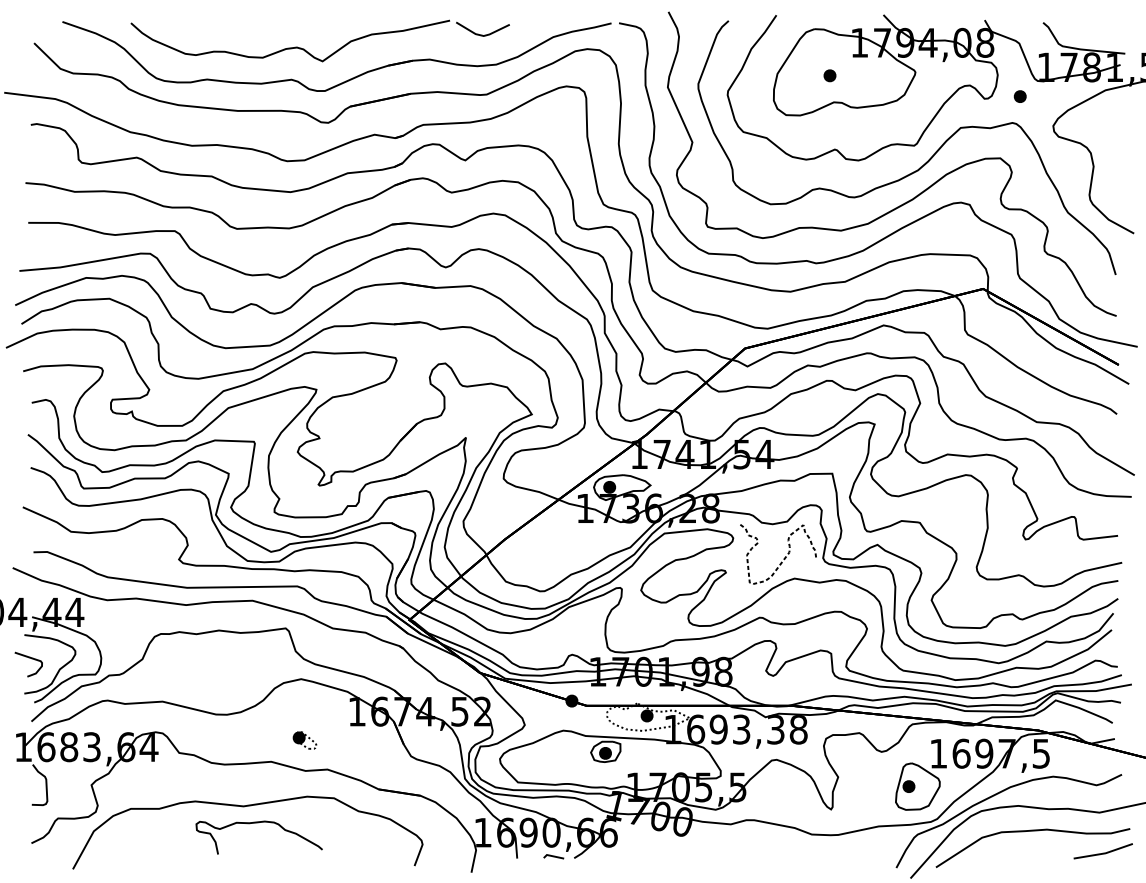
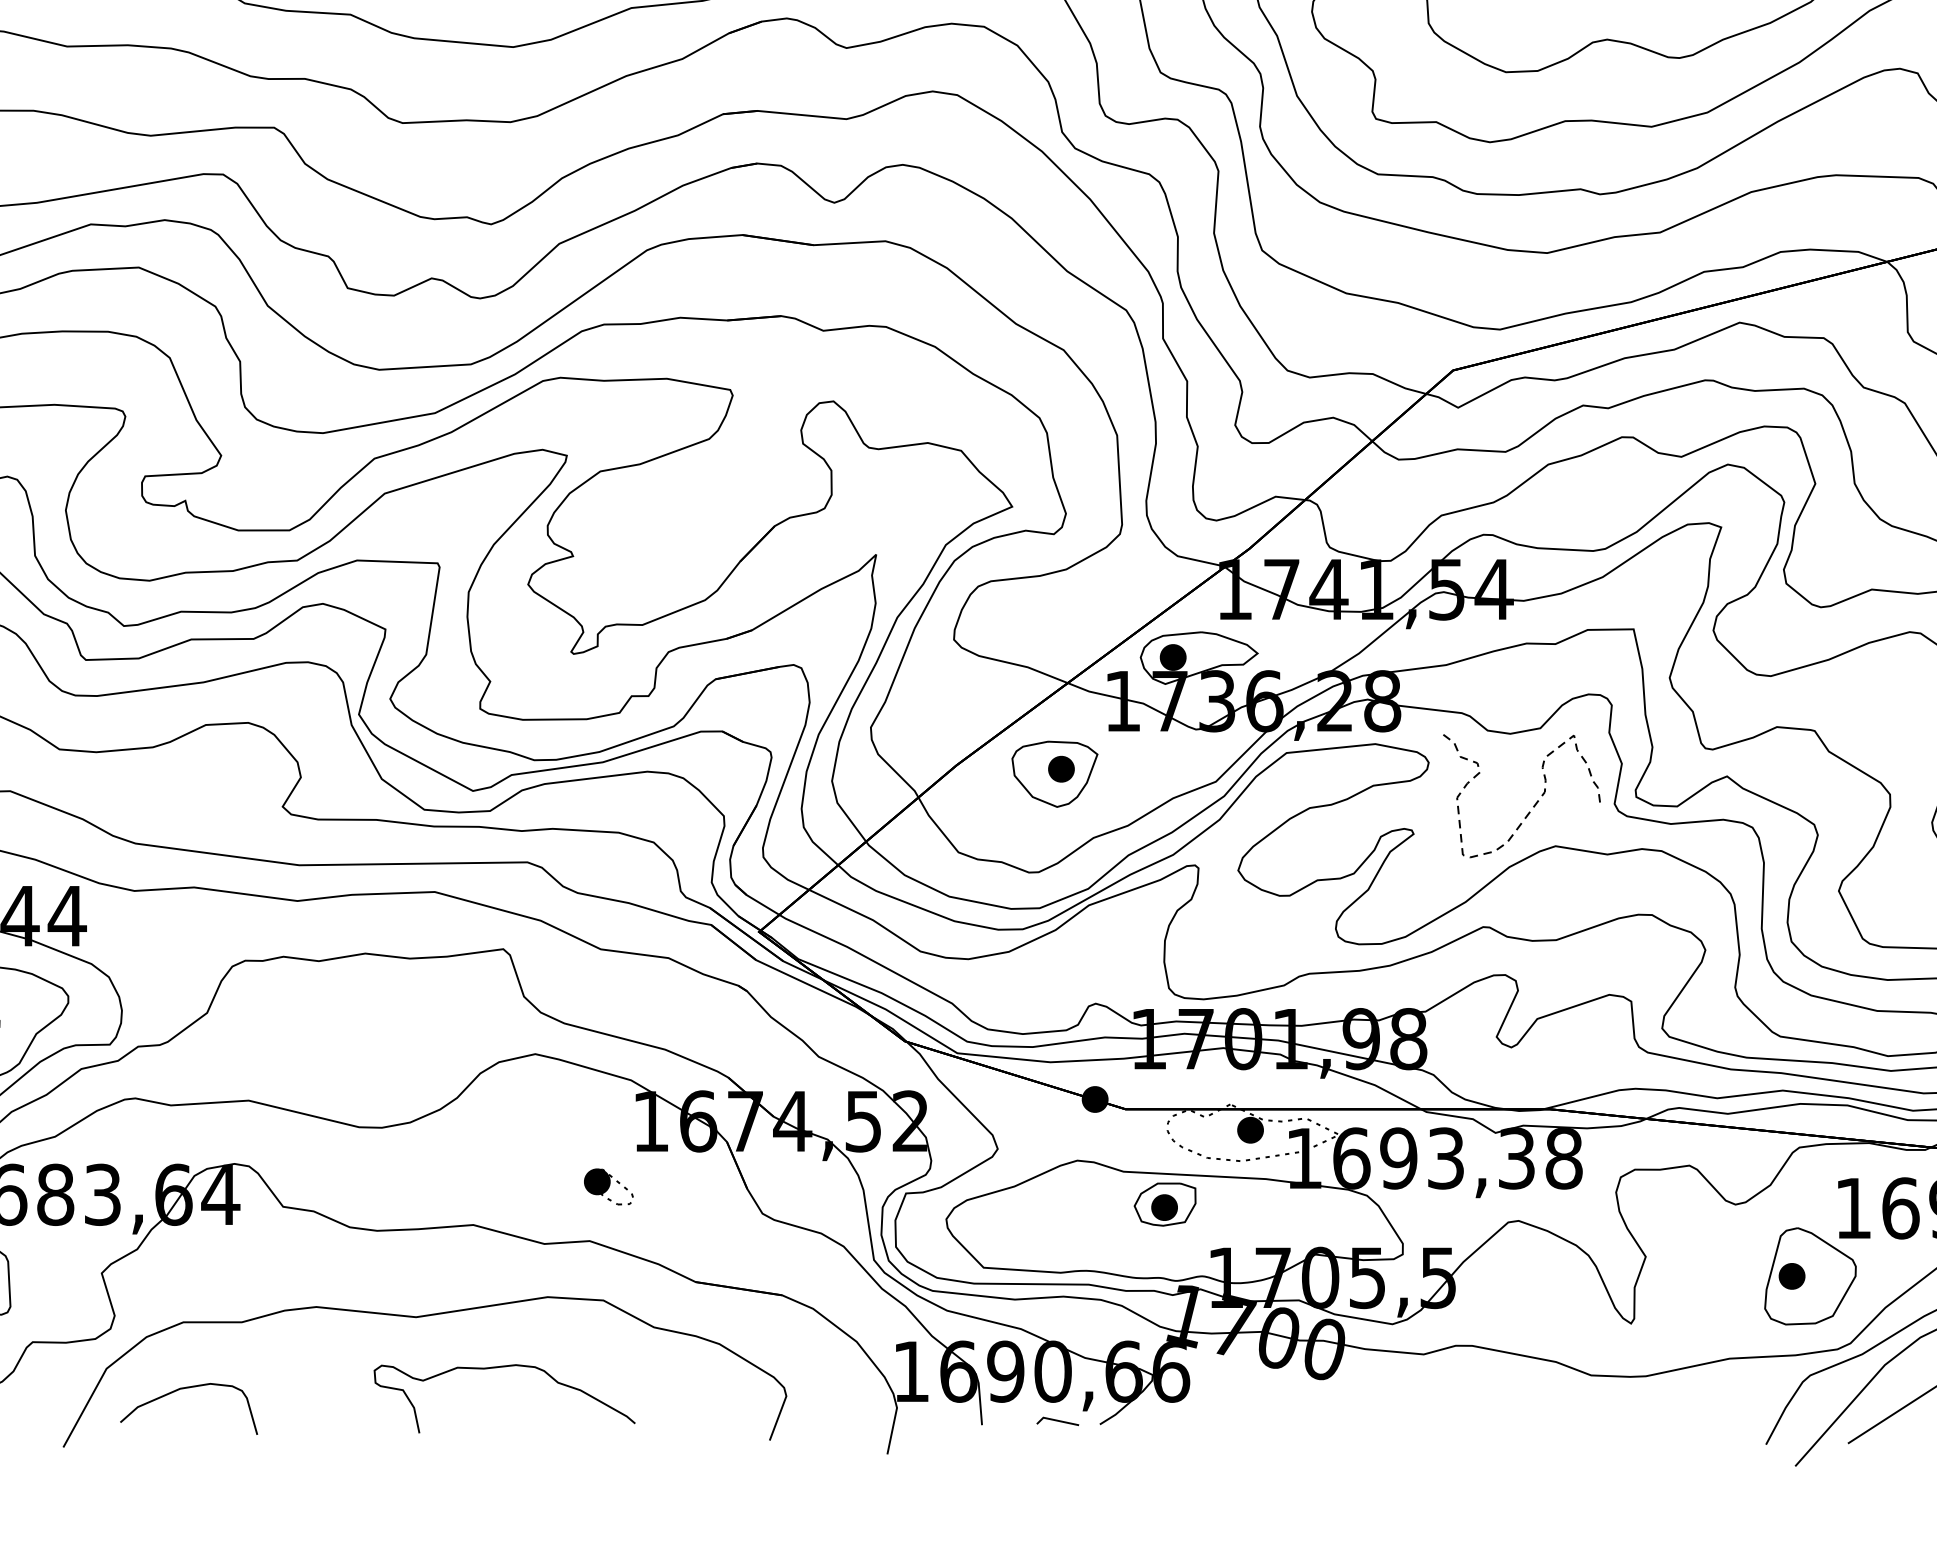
part: (552, 543) -> (1054, 773), added
part: (304, 740) -> (608, 1187), moved
curve: (258, 823) -> (502, 1369), moved
curve: (133, 841) -> (188, 1389), added

